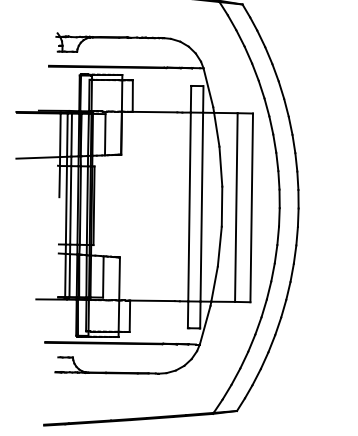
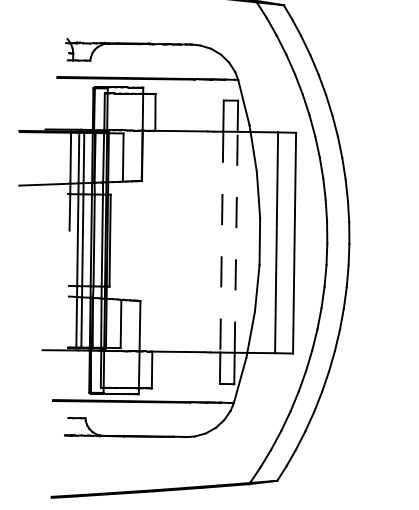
line: (201, 206) -> (235, 241), solid -> dashed
line: (189, 207) -> (221, 242), solid -> dashed

